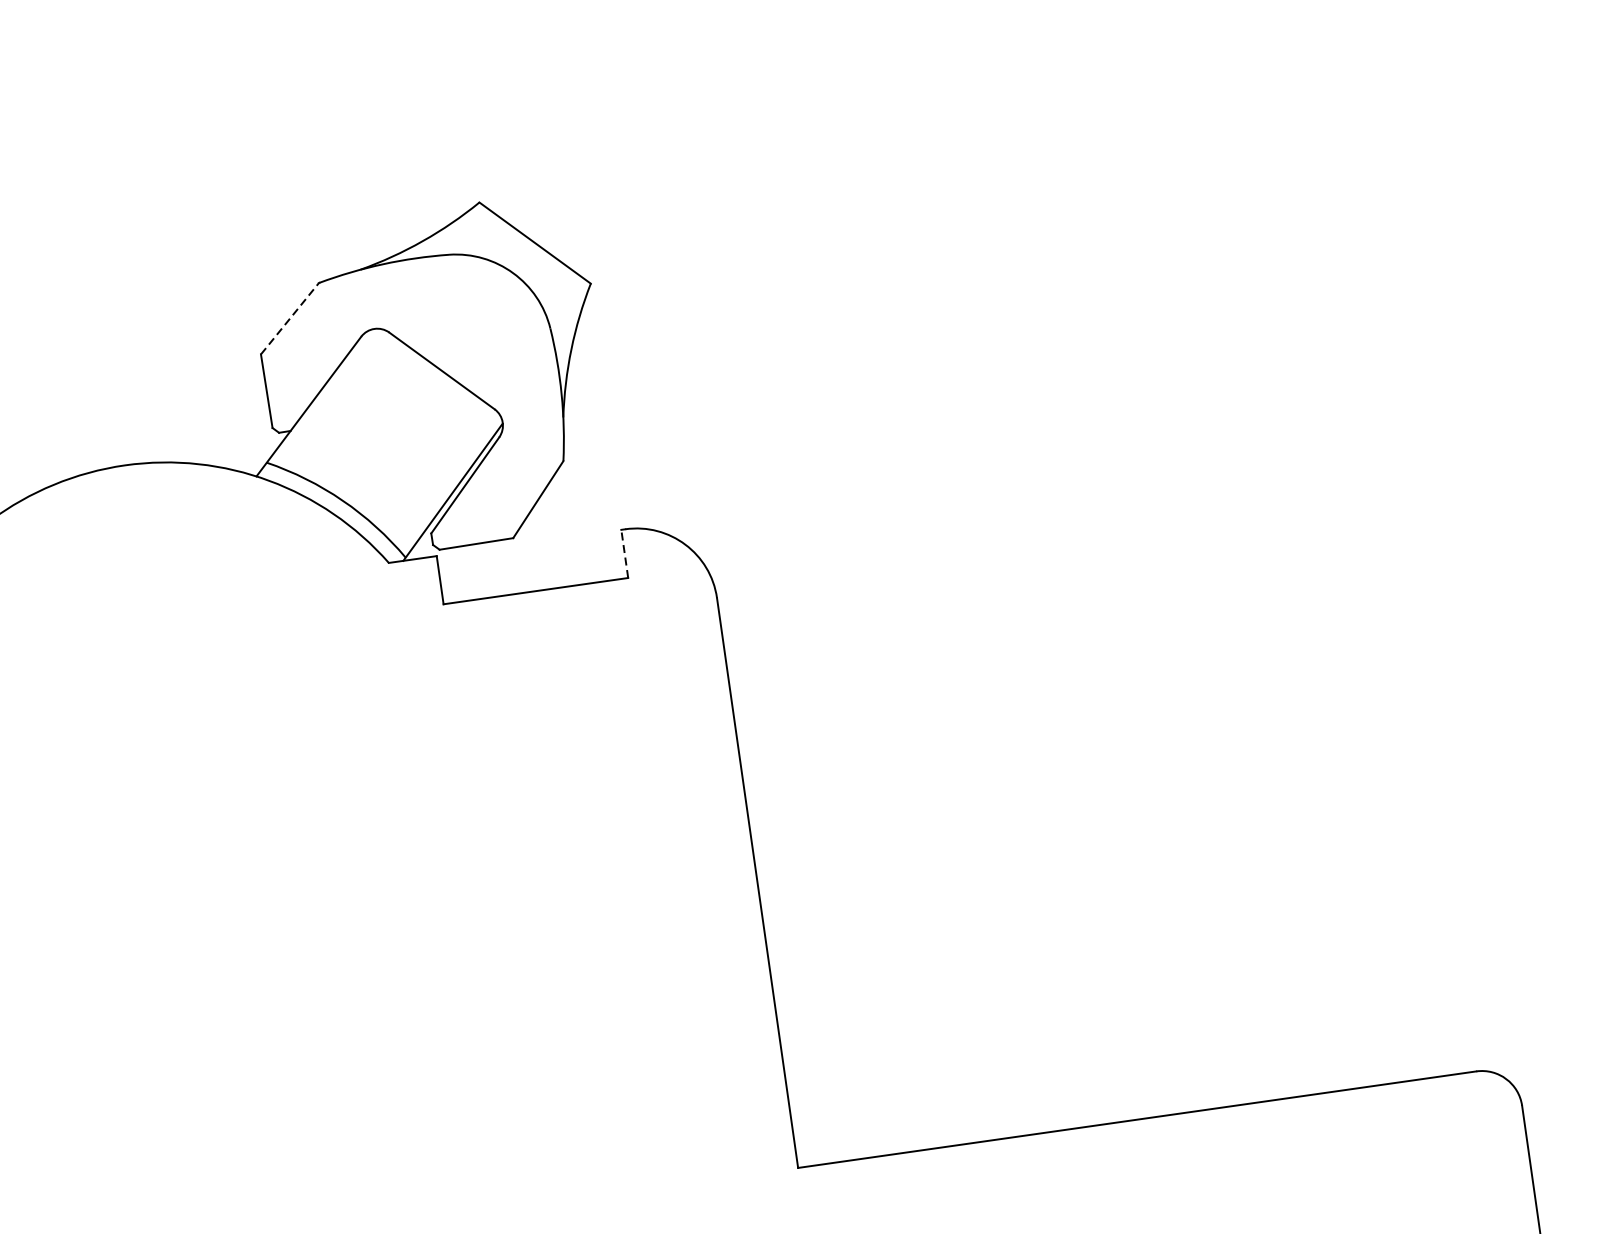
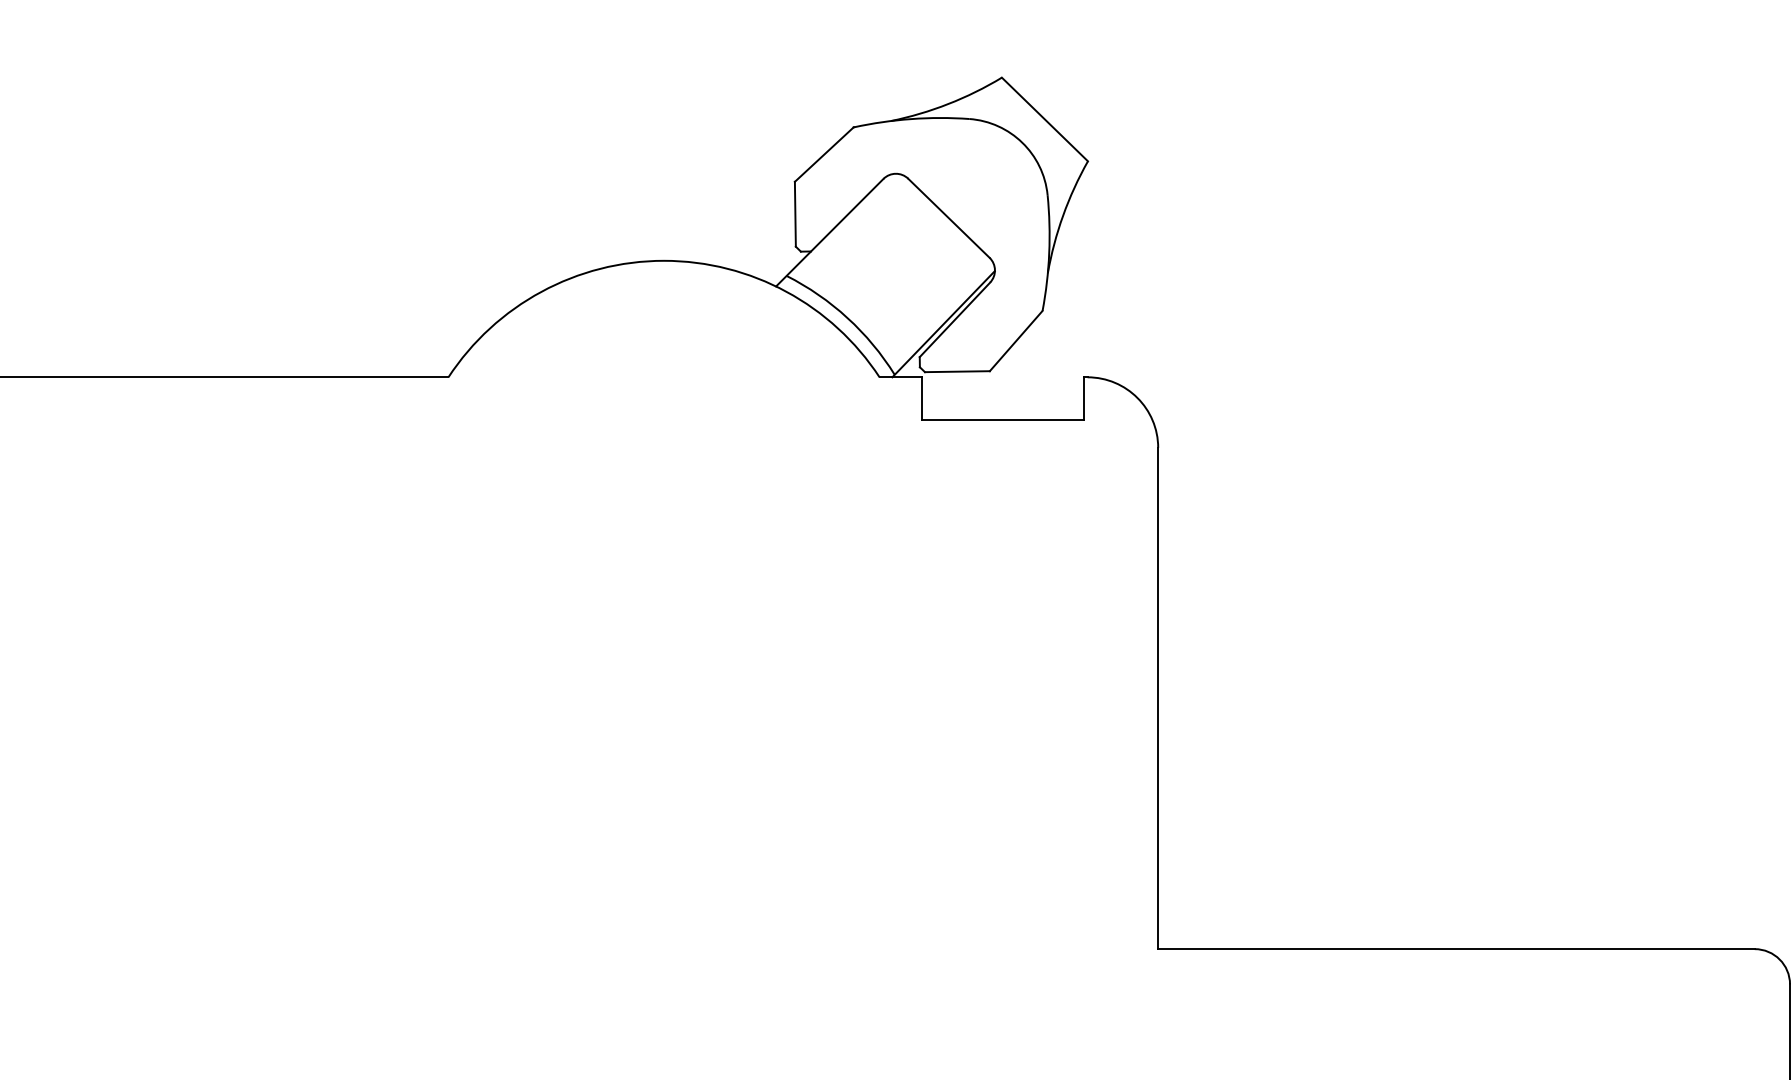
line: (290, 318) -> (824, 154), dashed -> solid
line: (625, 553) -> (1084, 398), dashed -> solid

